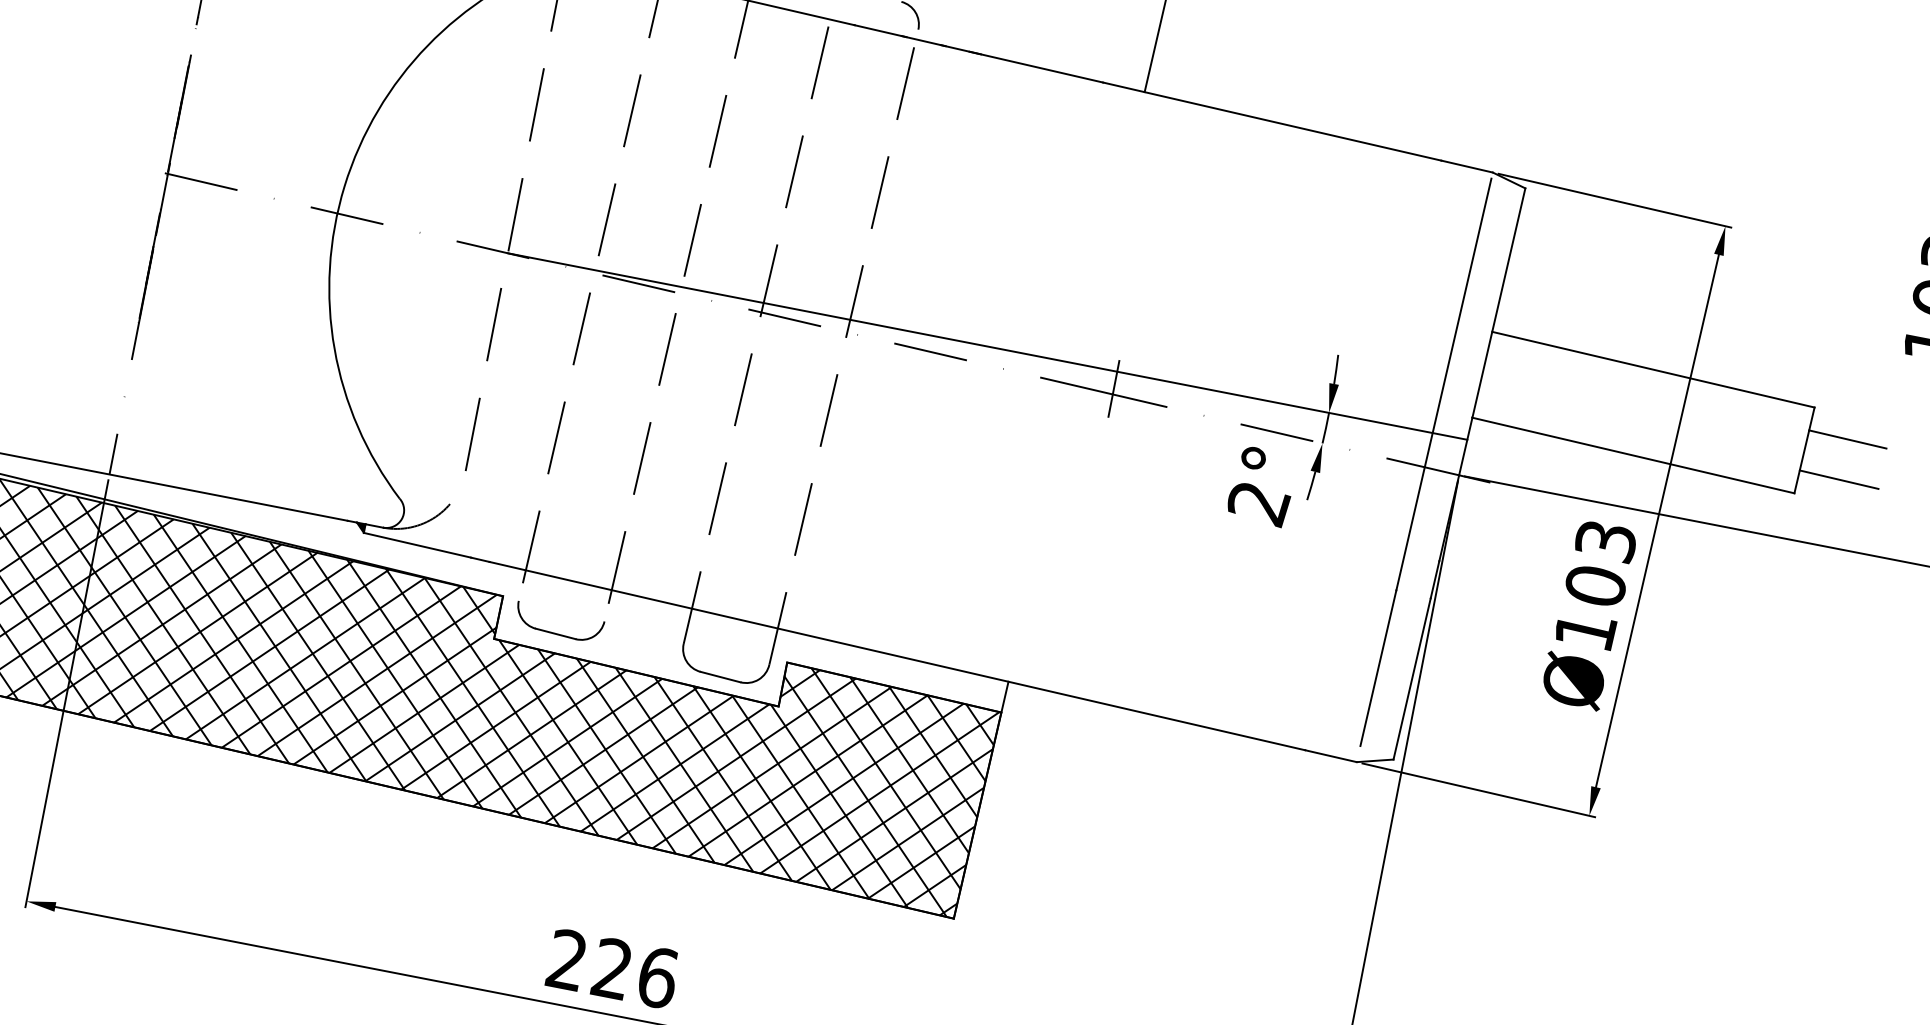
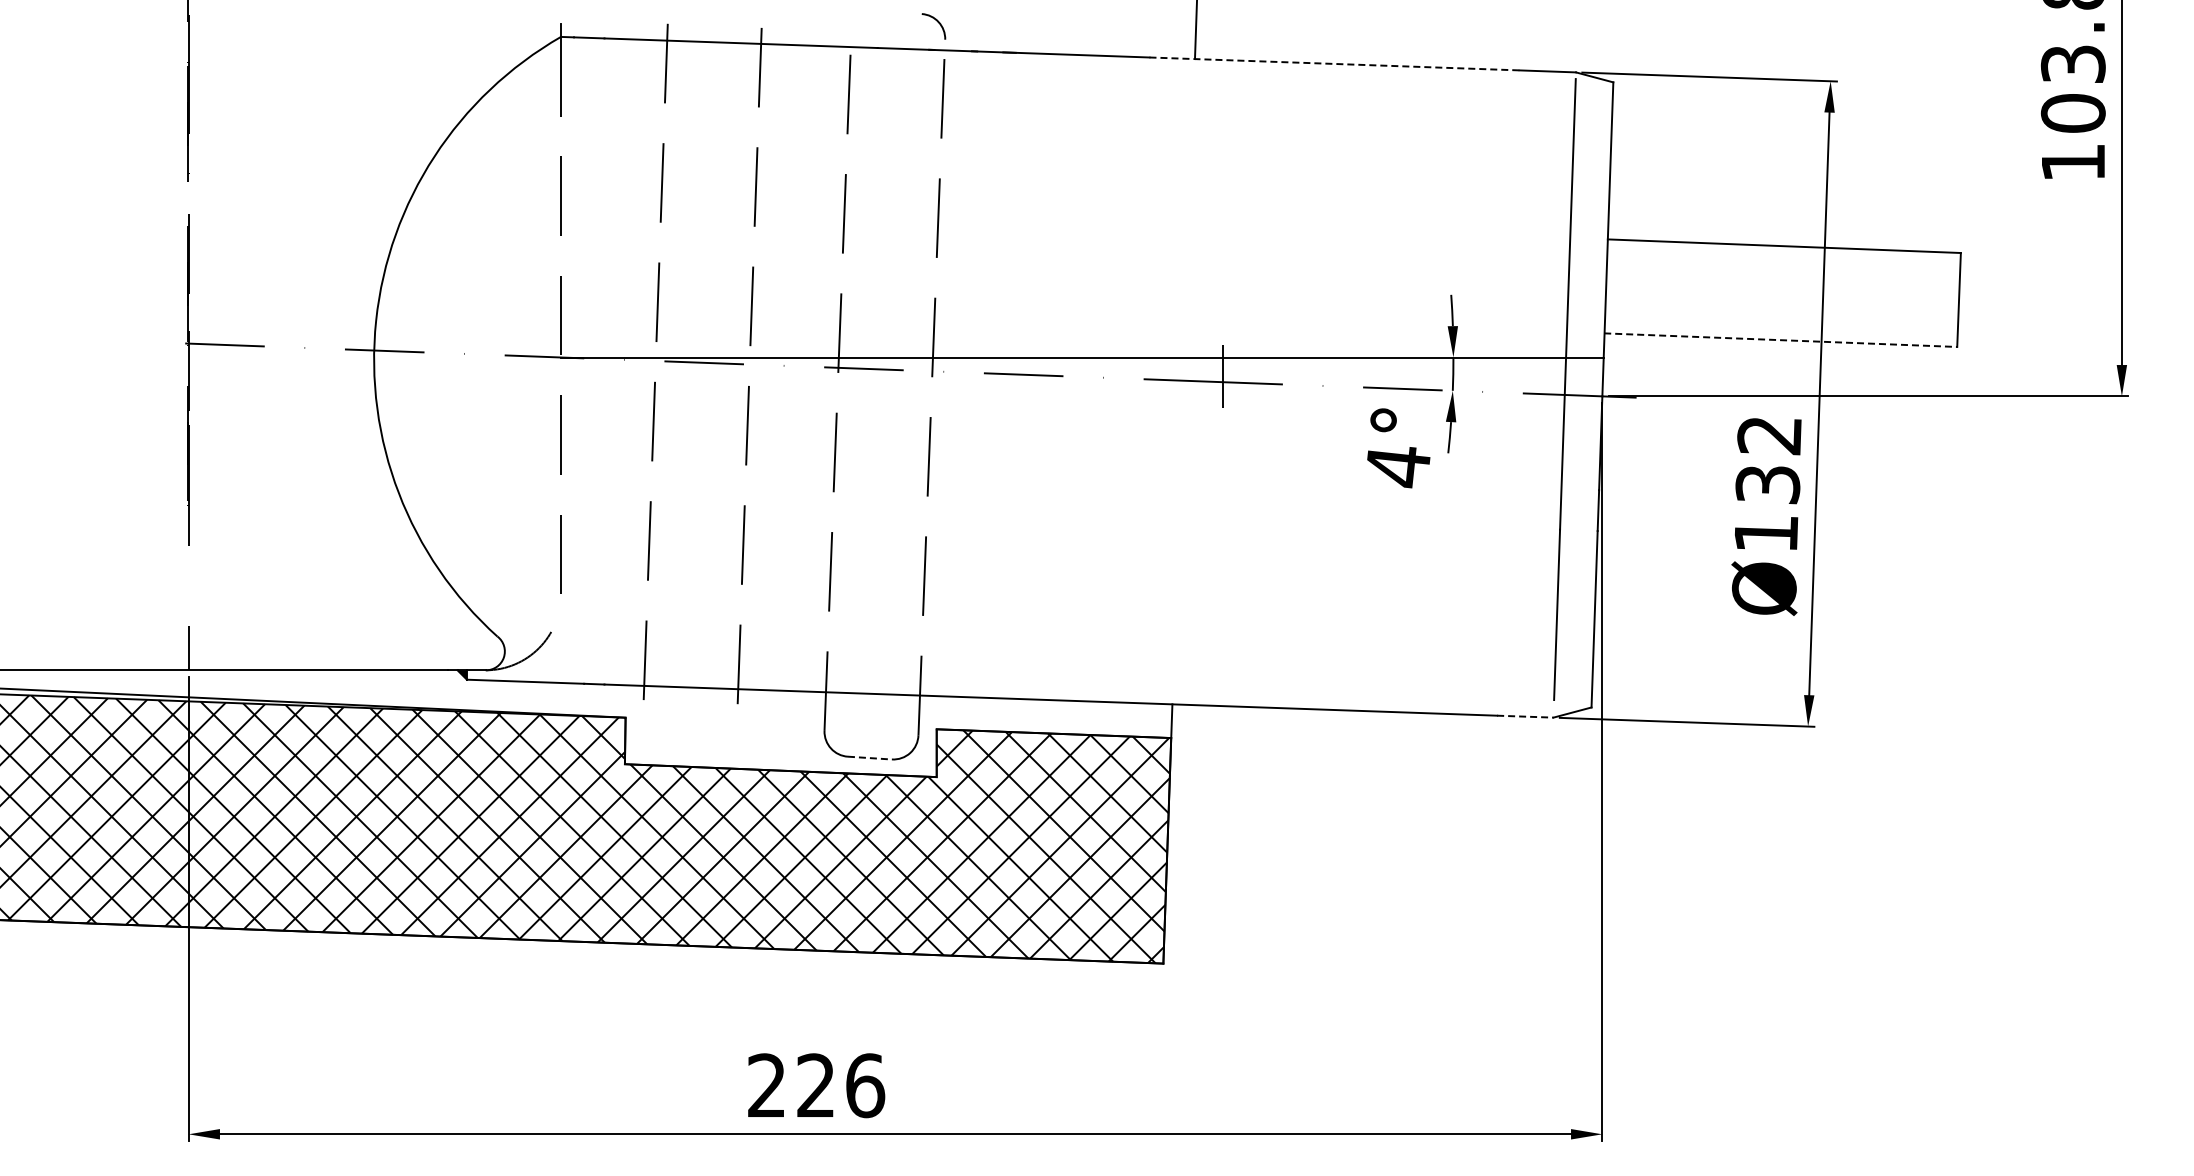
line: (1273, 121) -> (1335, 63), solid -> dashed
line: (1847, 439) -> (2001, 279), removed
line: (1633, 455) -> (1780, 340), solid -> dashed
line: (1839, 479) -> (2001, 323), removed
text: (1257, 504) -> (1397, 467), 2° -> 4°
text: (1600, 564) -> (1768, 460), Ø103 -> Ø132
part: (556, 633) -> (689, 745), removed
line: (720, 677) -> (869, 758), solid -> dashed
line: (1331, 756) -> (1525, 716), solid -> dashed

